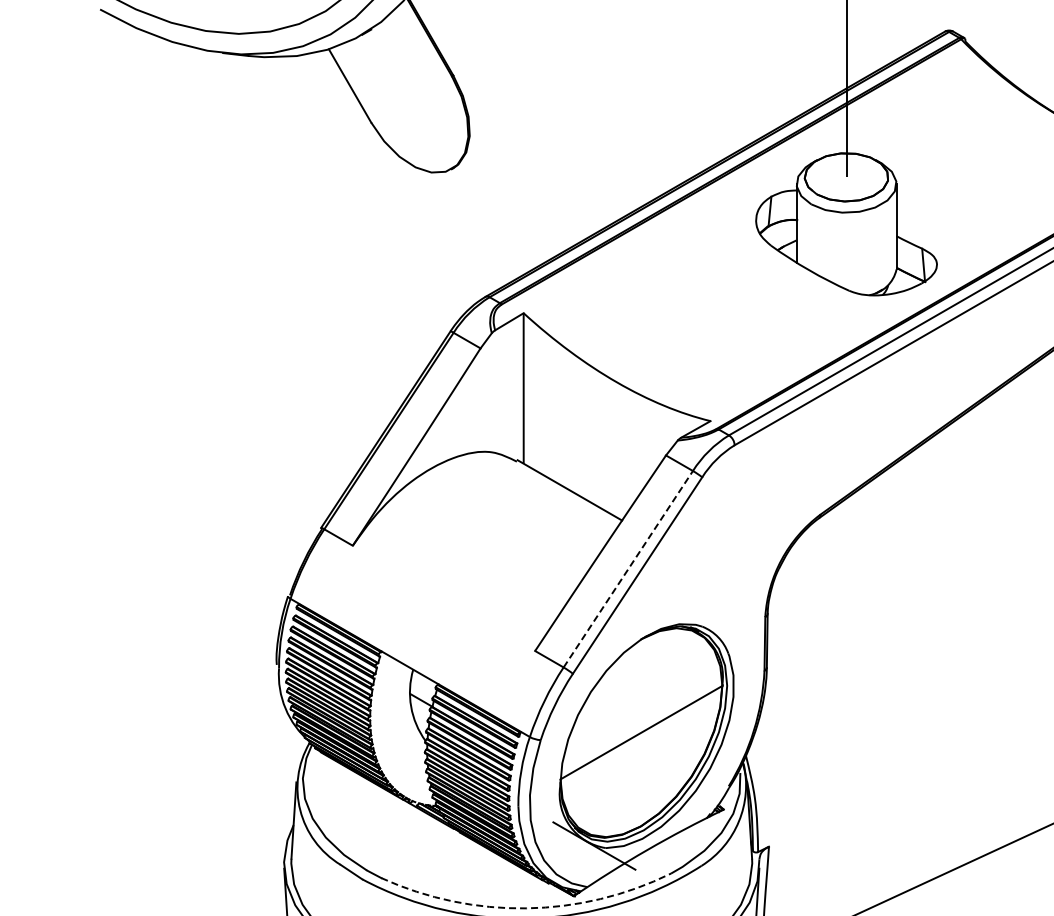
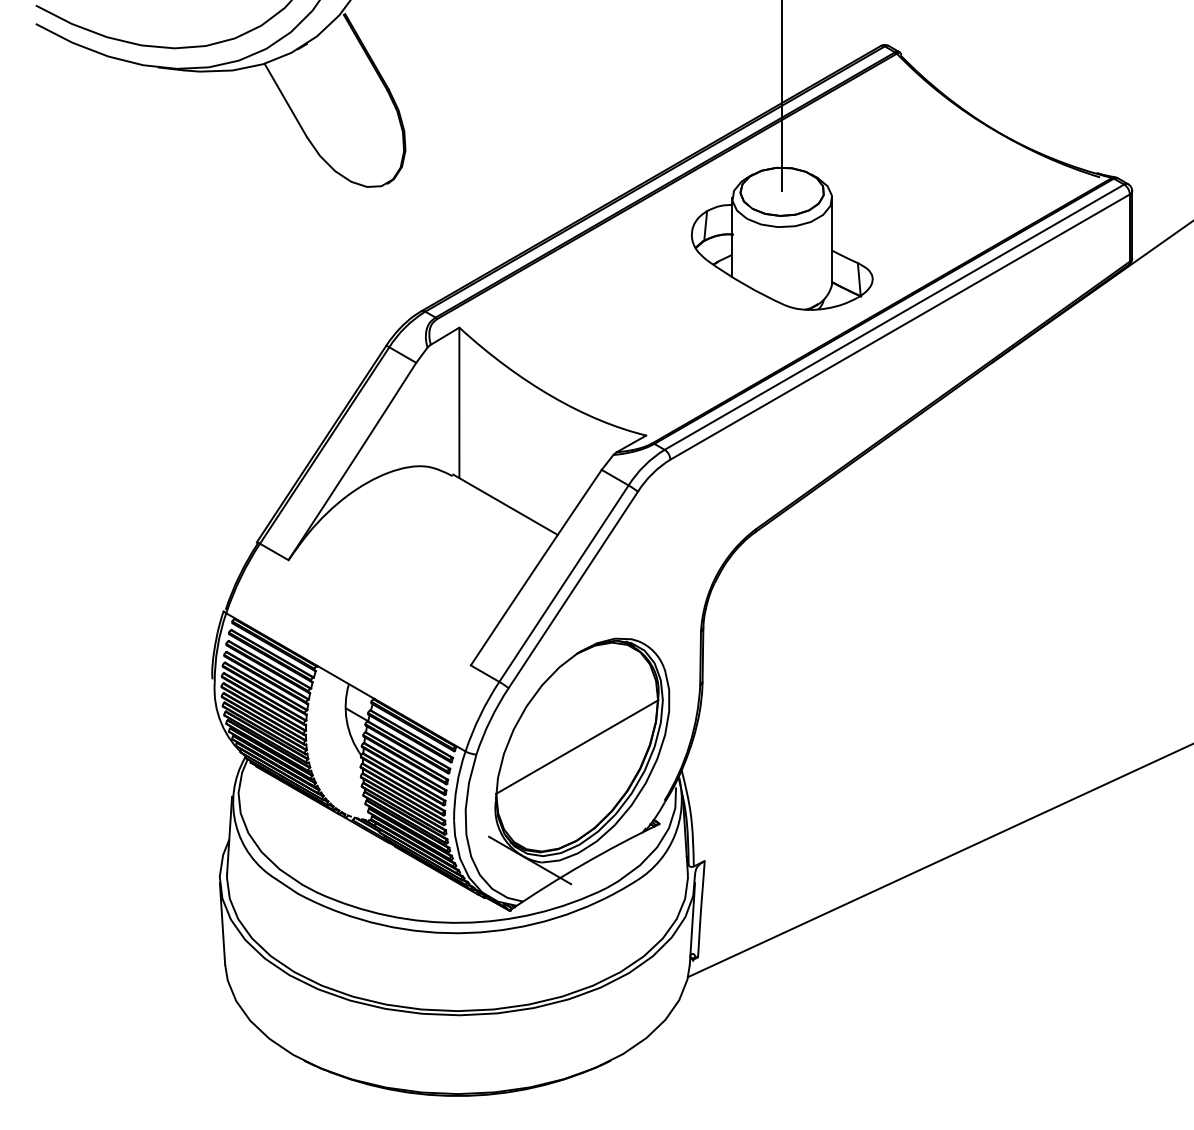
line: (628, 569) -> (564, 583), dashed -> solid
arc: (526, 908) -> (462, 922), dashed -> solid

